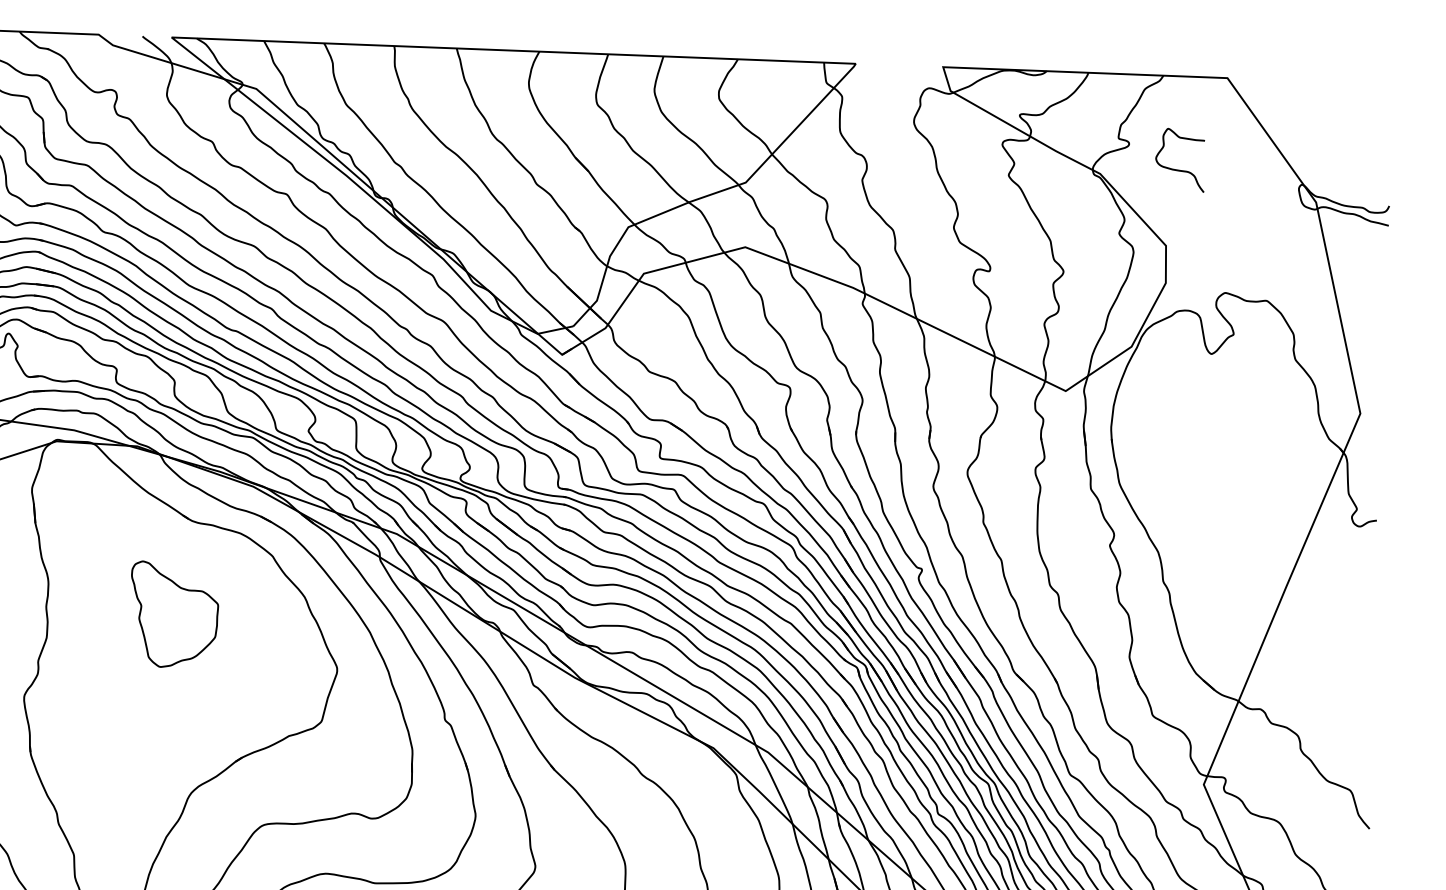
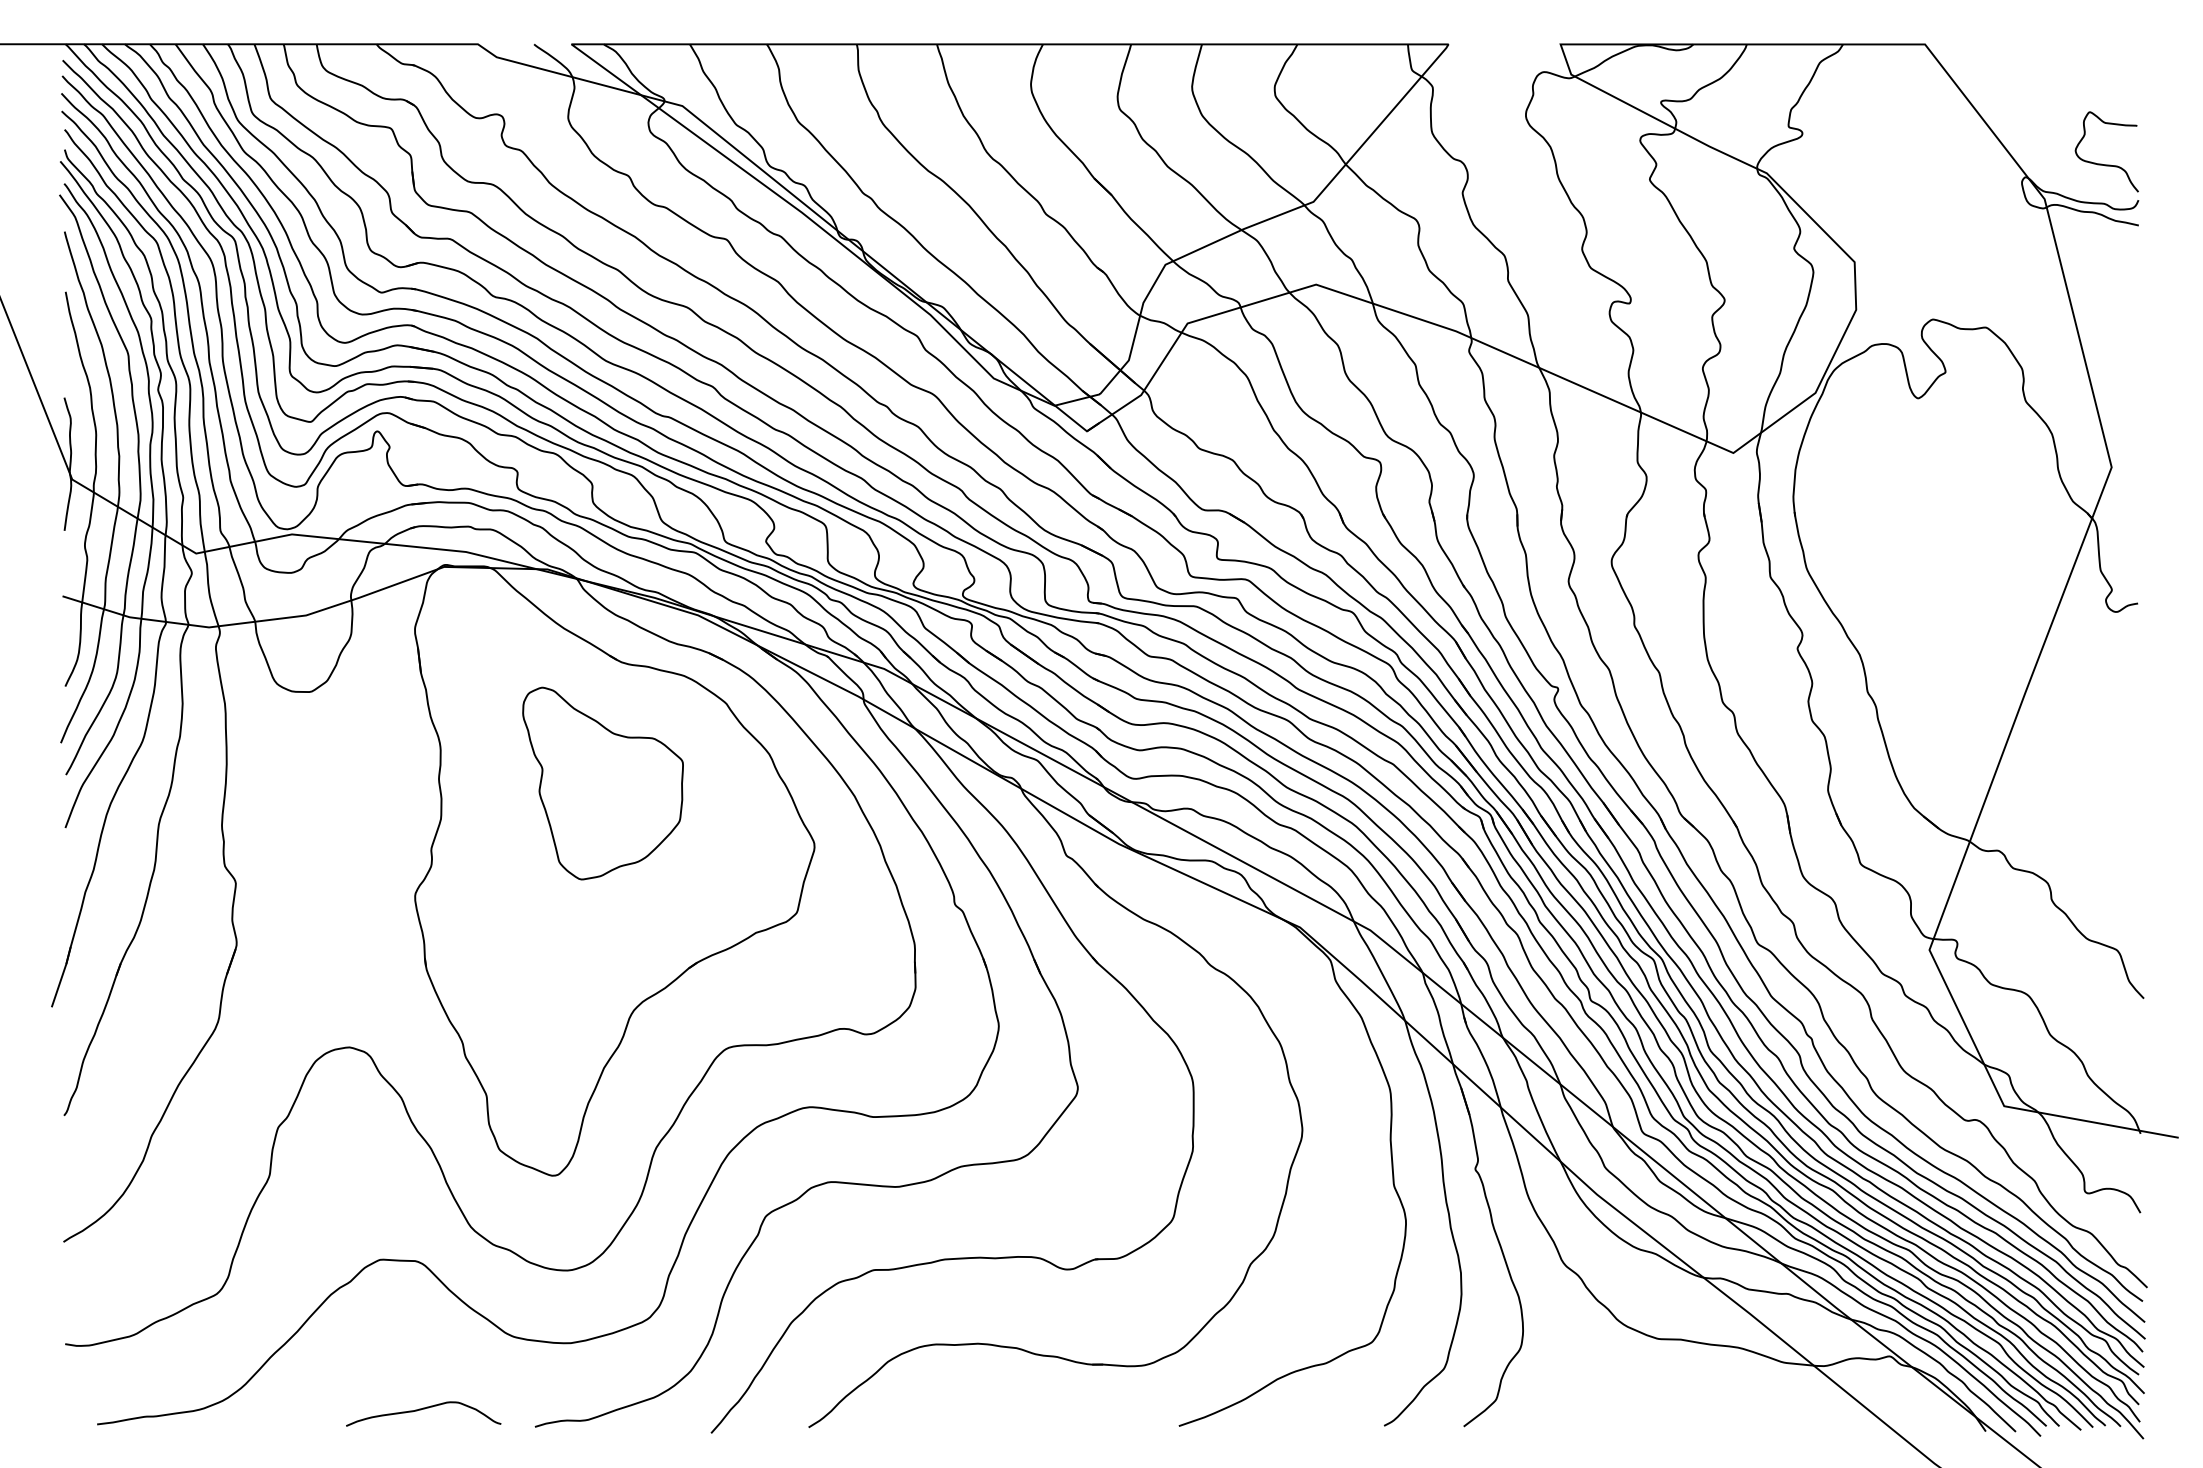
curve: (1175, 169) -> (2101, 163), moved
part: (173, 614) -> (602, 783), size x1.43

